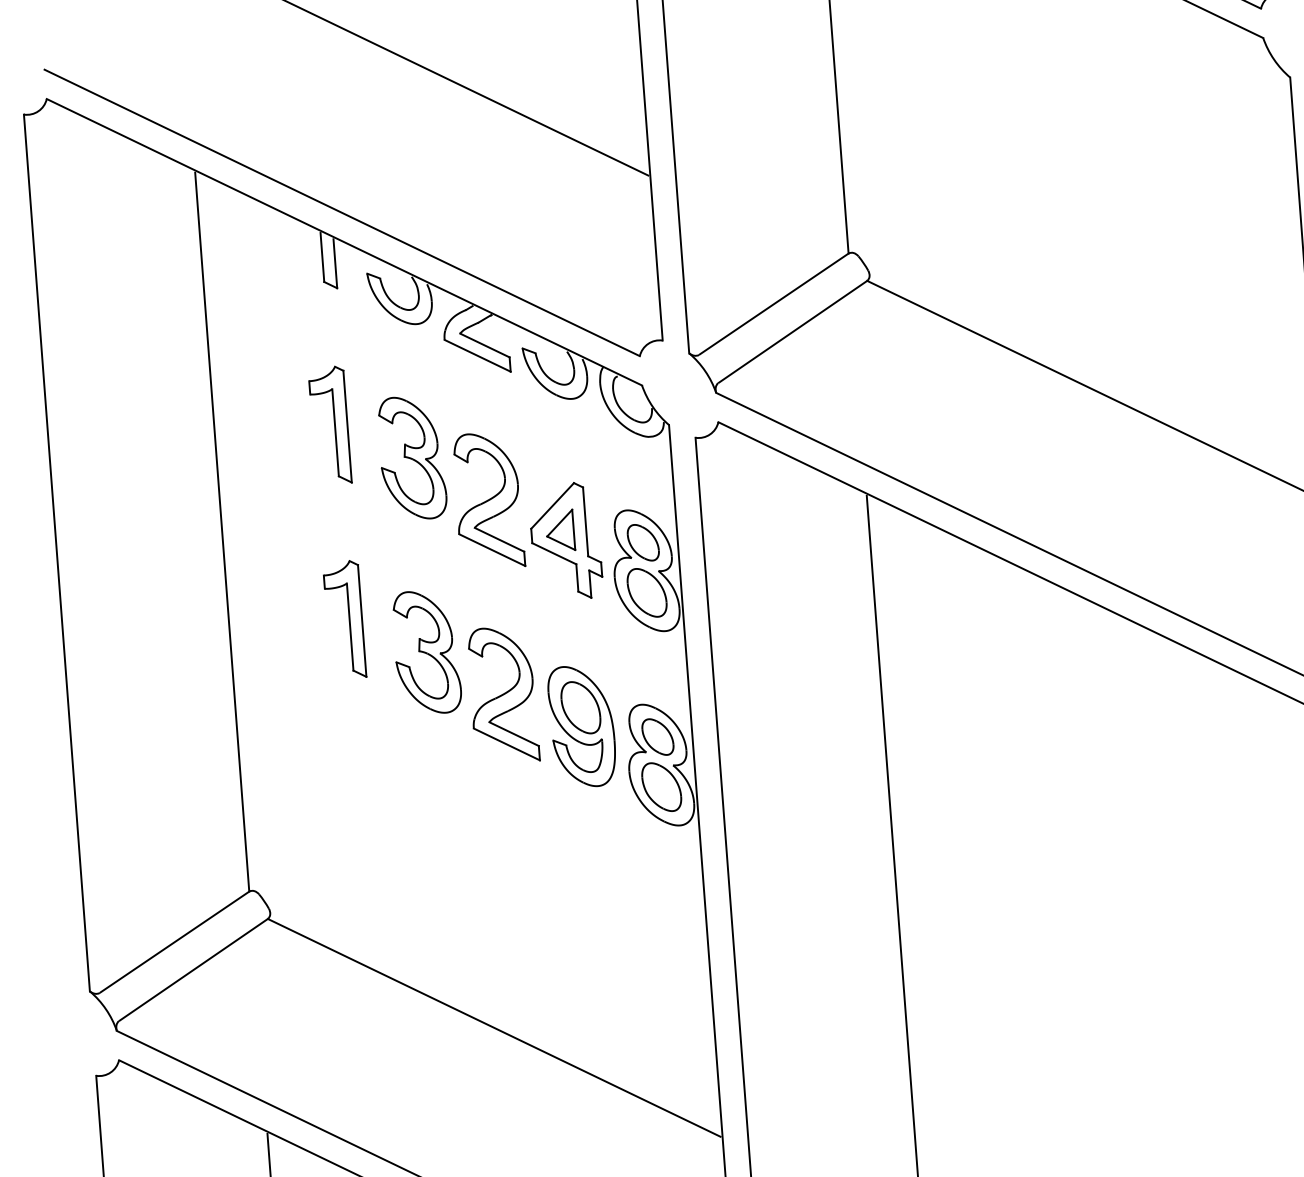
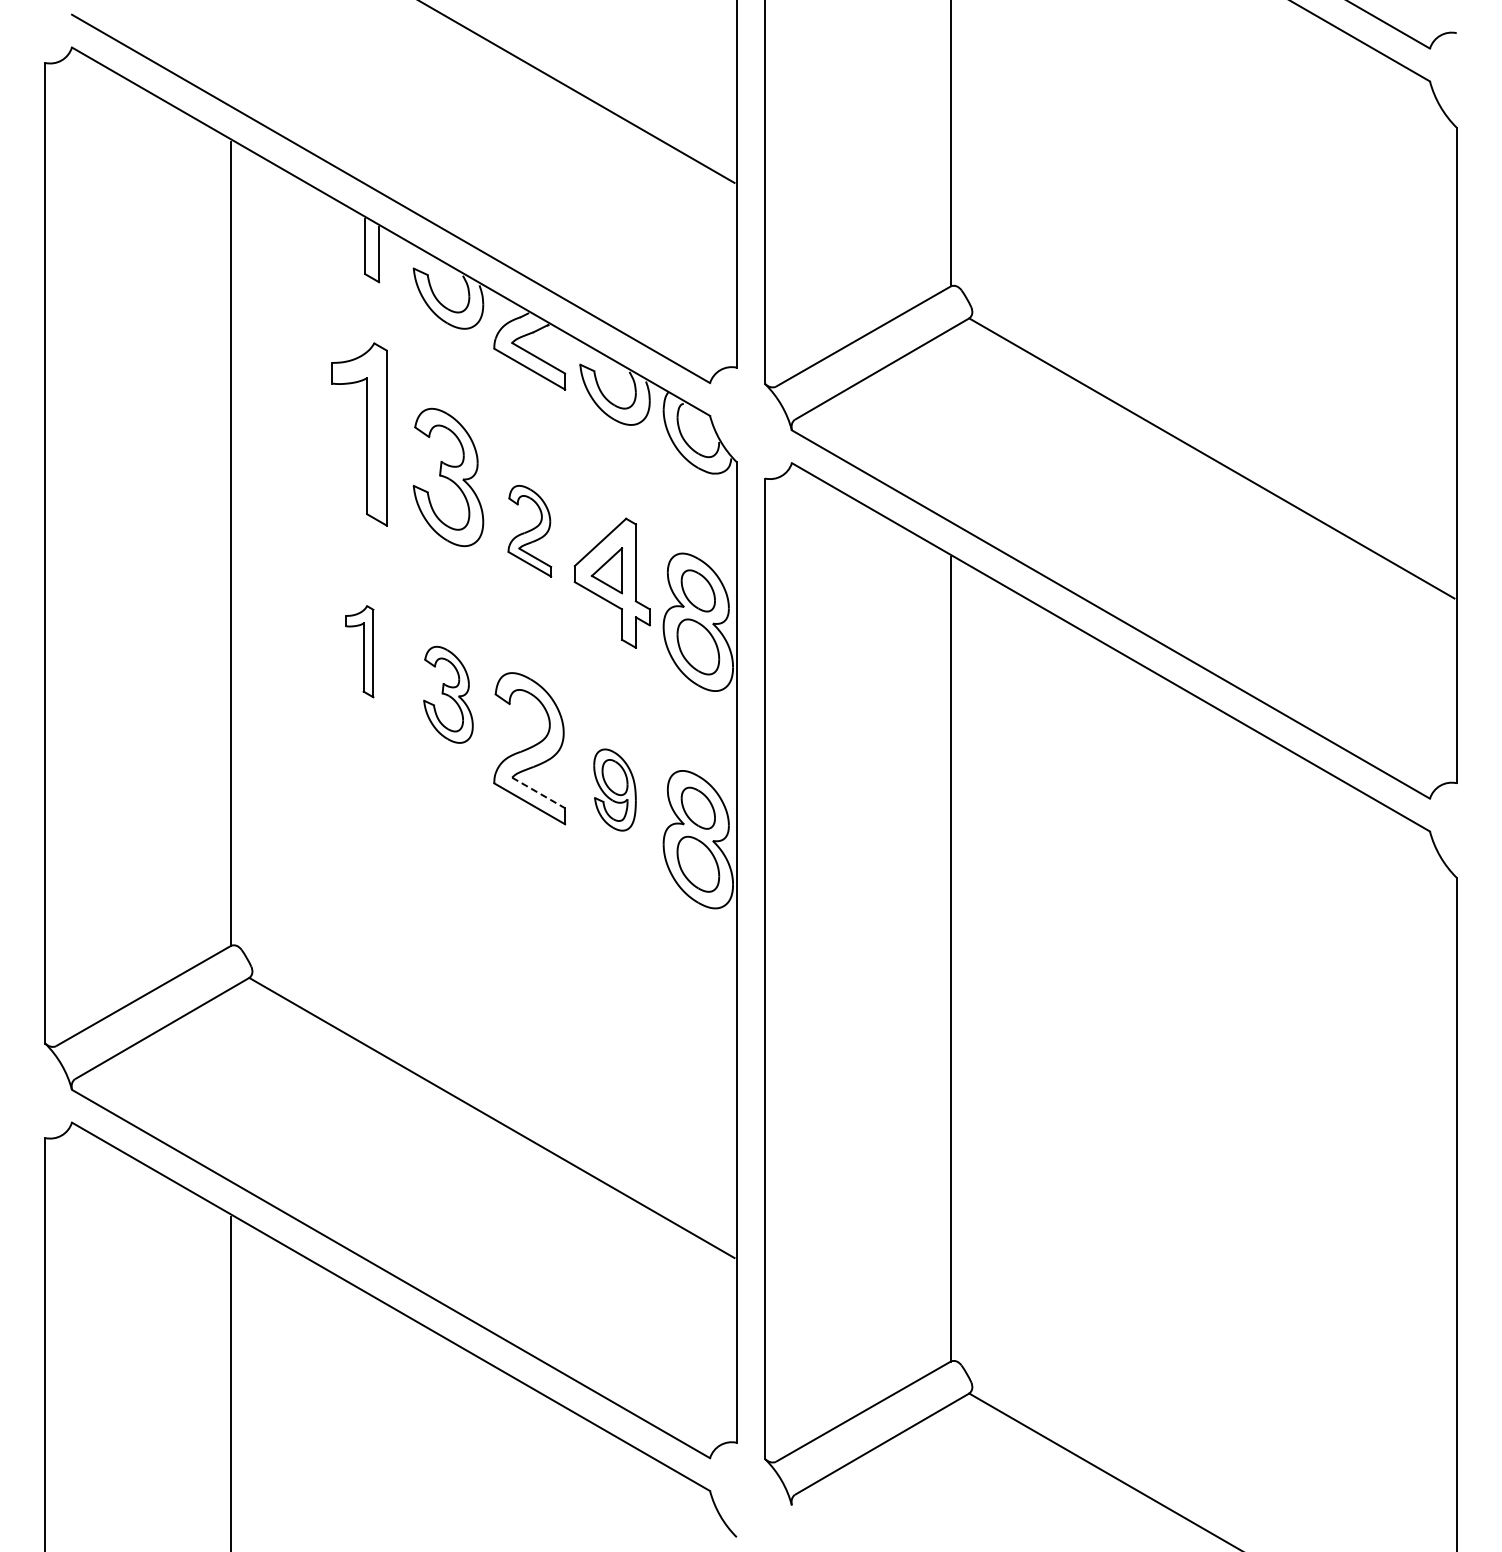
part: (329, 425) -> (359, 434), size x1.4
part: (488, 500) -> (529, 530), size x0.6
part: (344, 619) -> (359, 651), size x0.7
part: (426, 652) -> (448, 694), size x0.7
part: (581, 725) -> (614, 789), size x0.6
line: (513, 733) -> (538, 792), solid -> dashed

